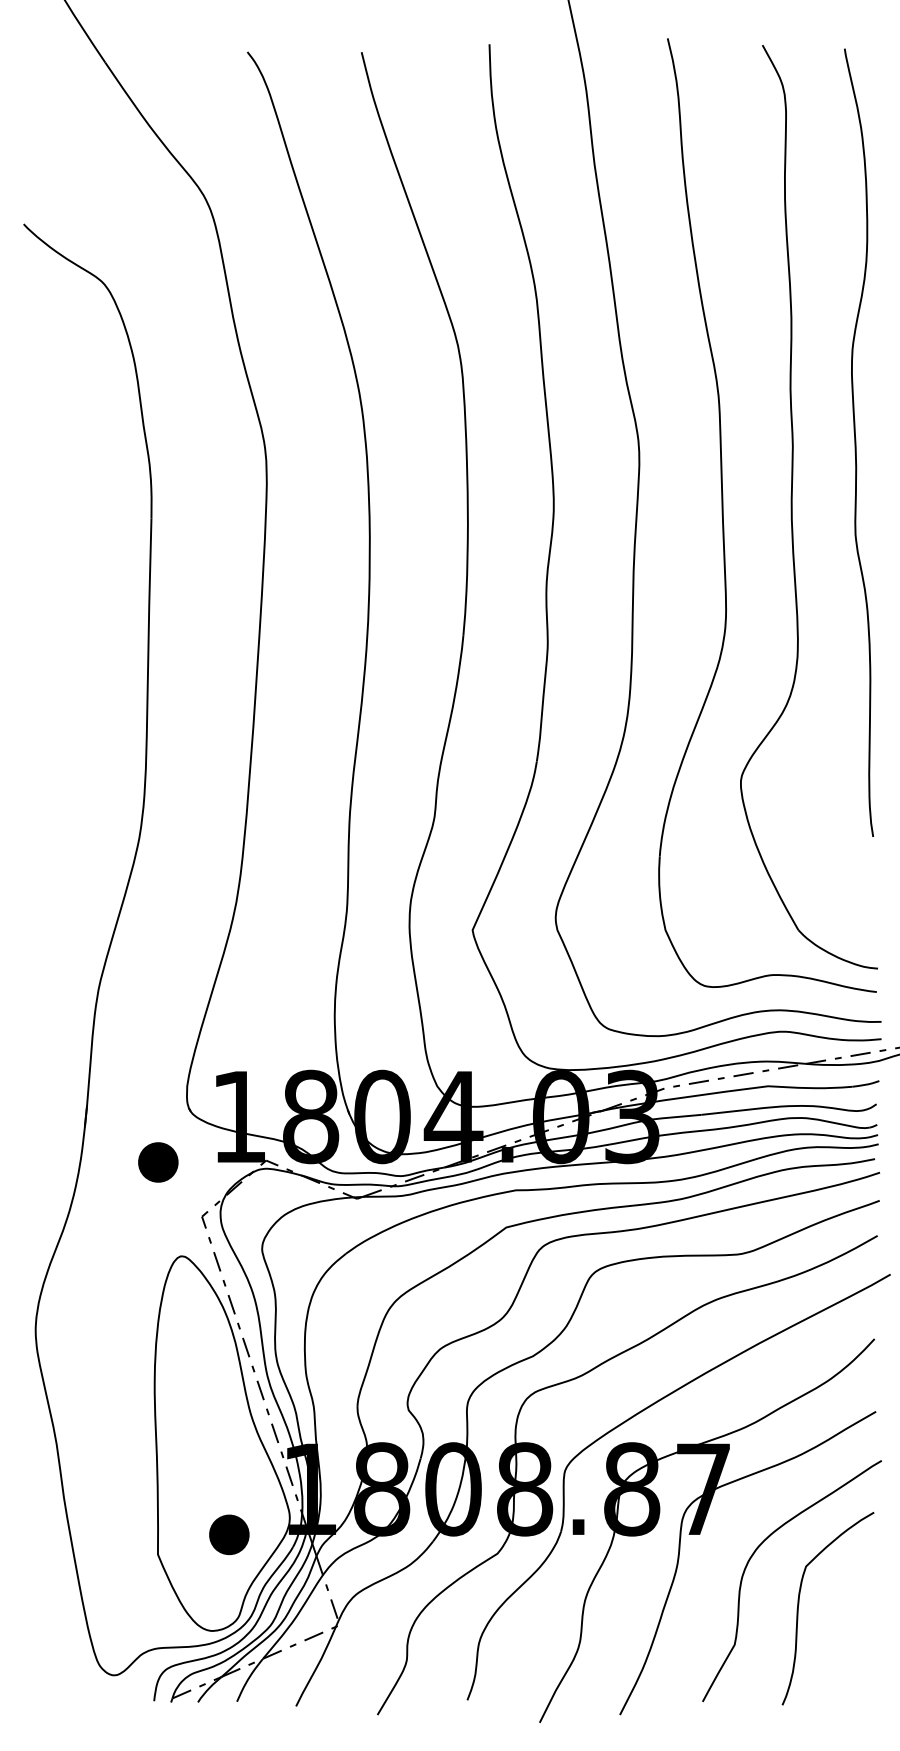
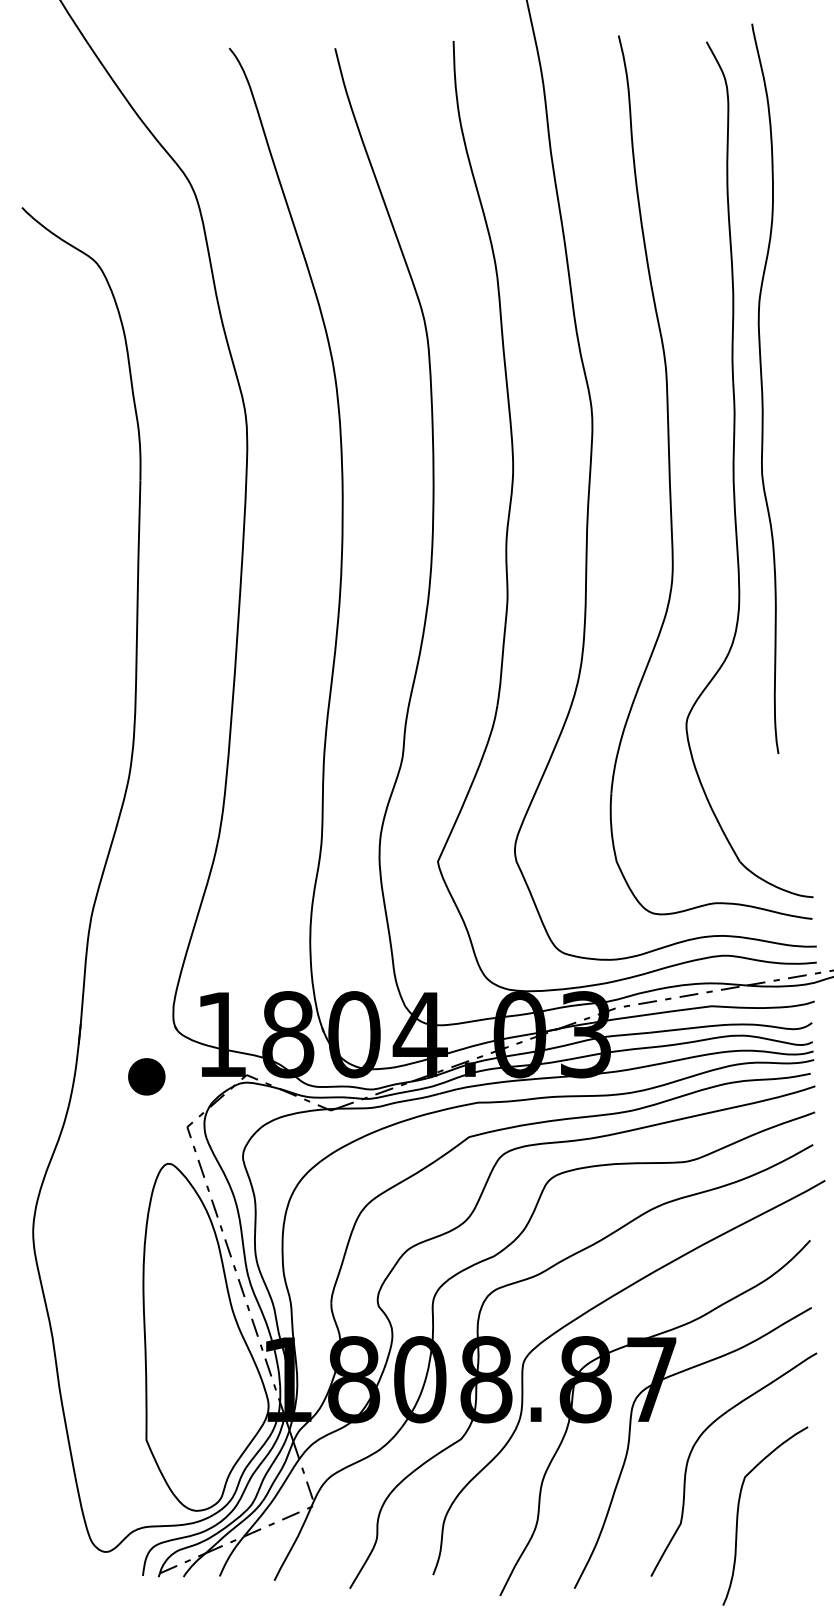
curve: (856, 442) -> (763, 388), moved
part: (229, 1534) -> (212, 1421), removed
curve: (799, 1604) -> (738, 1512), moved

